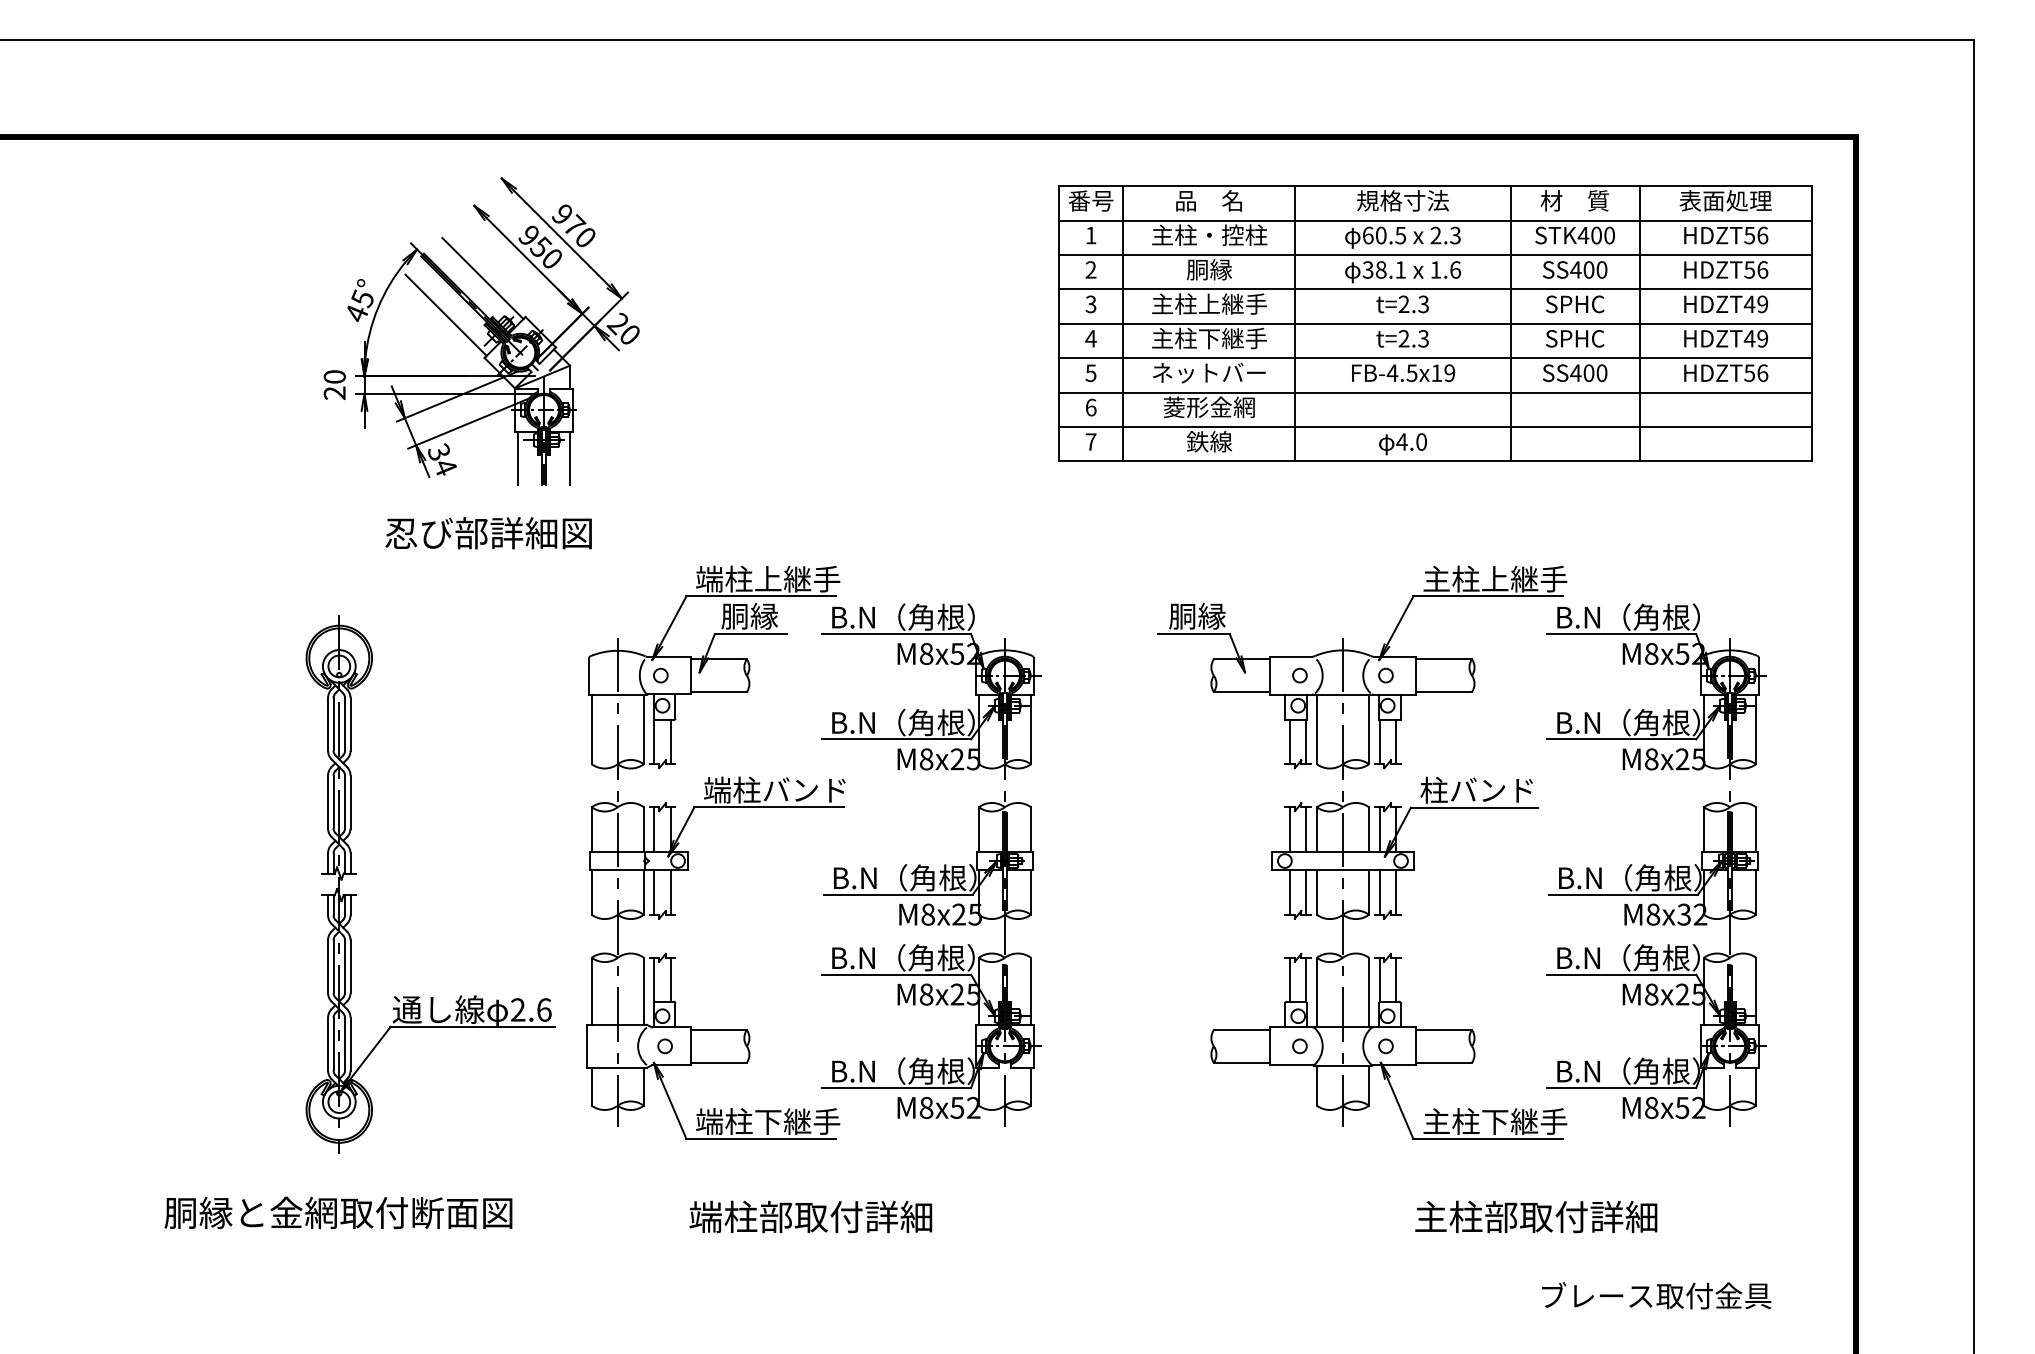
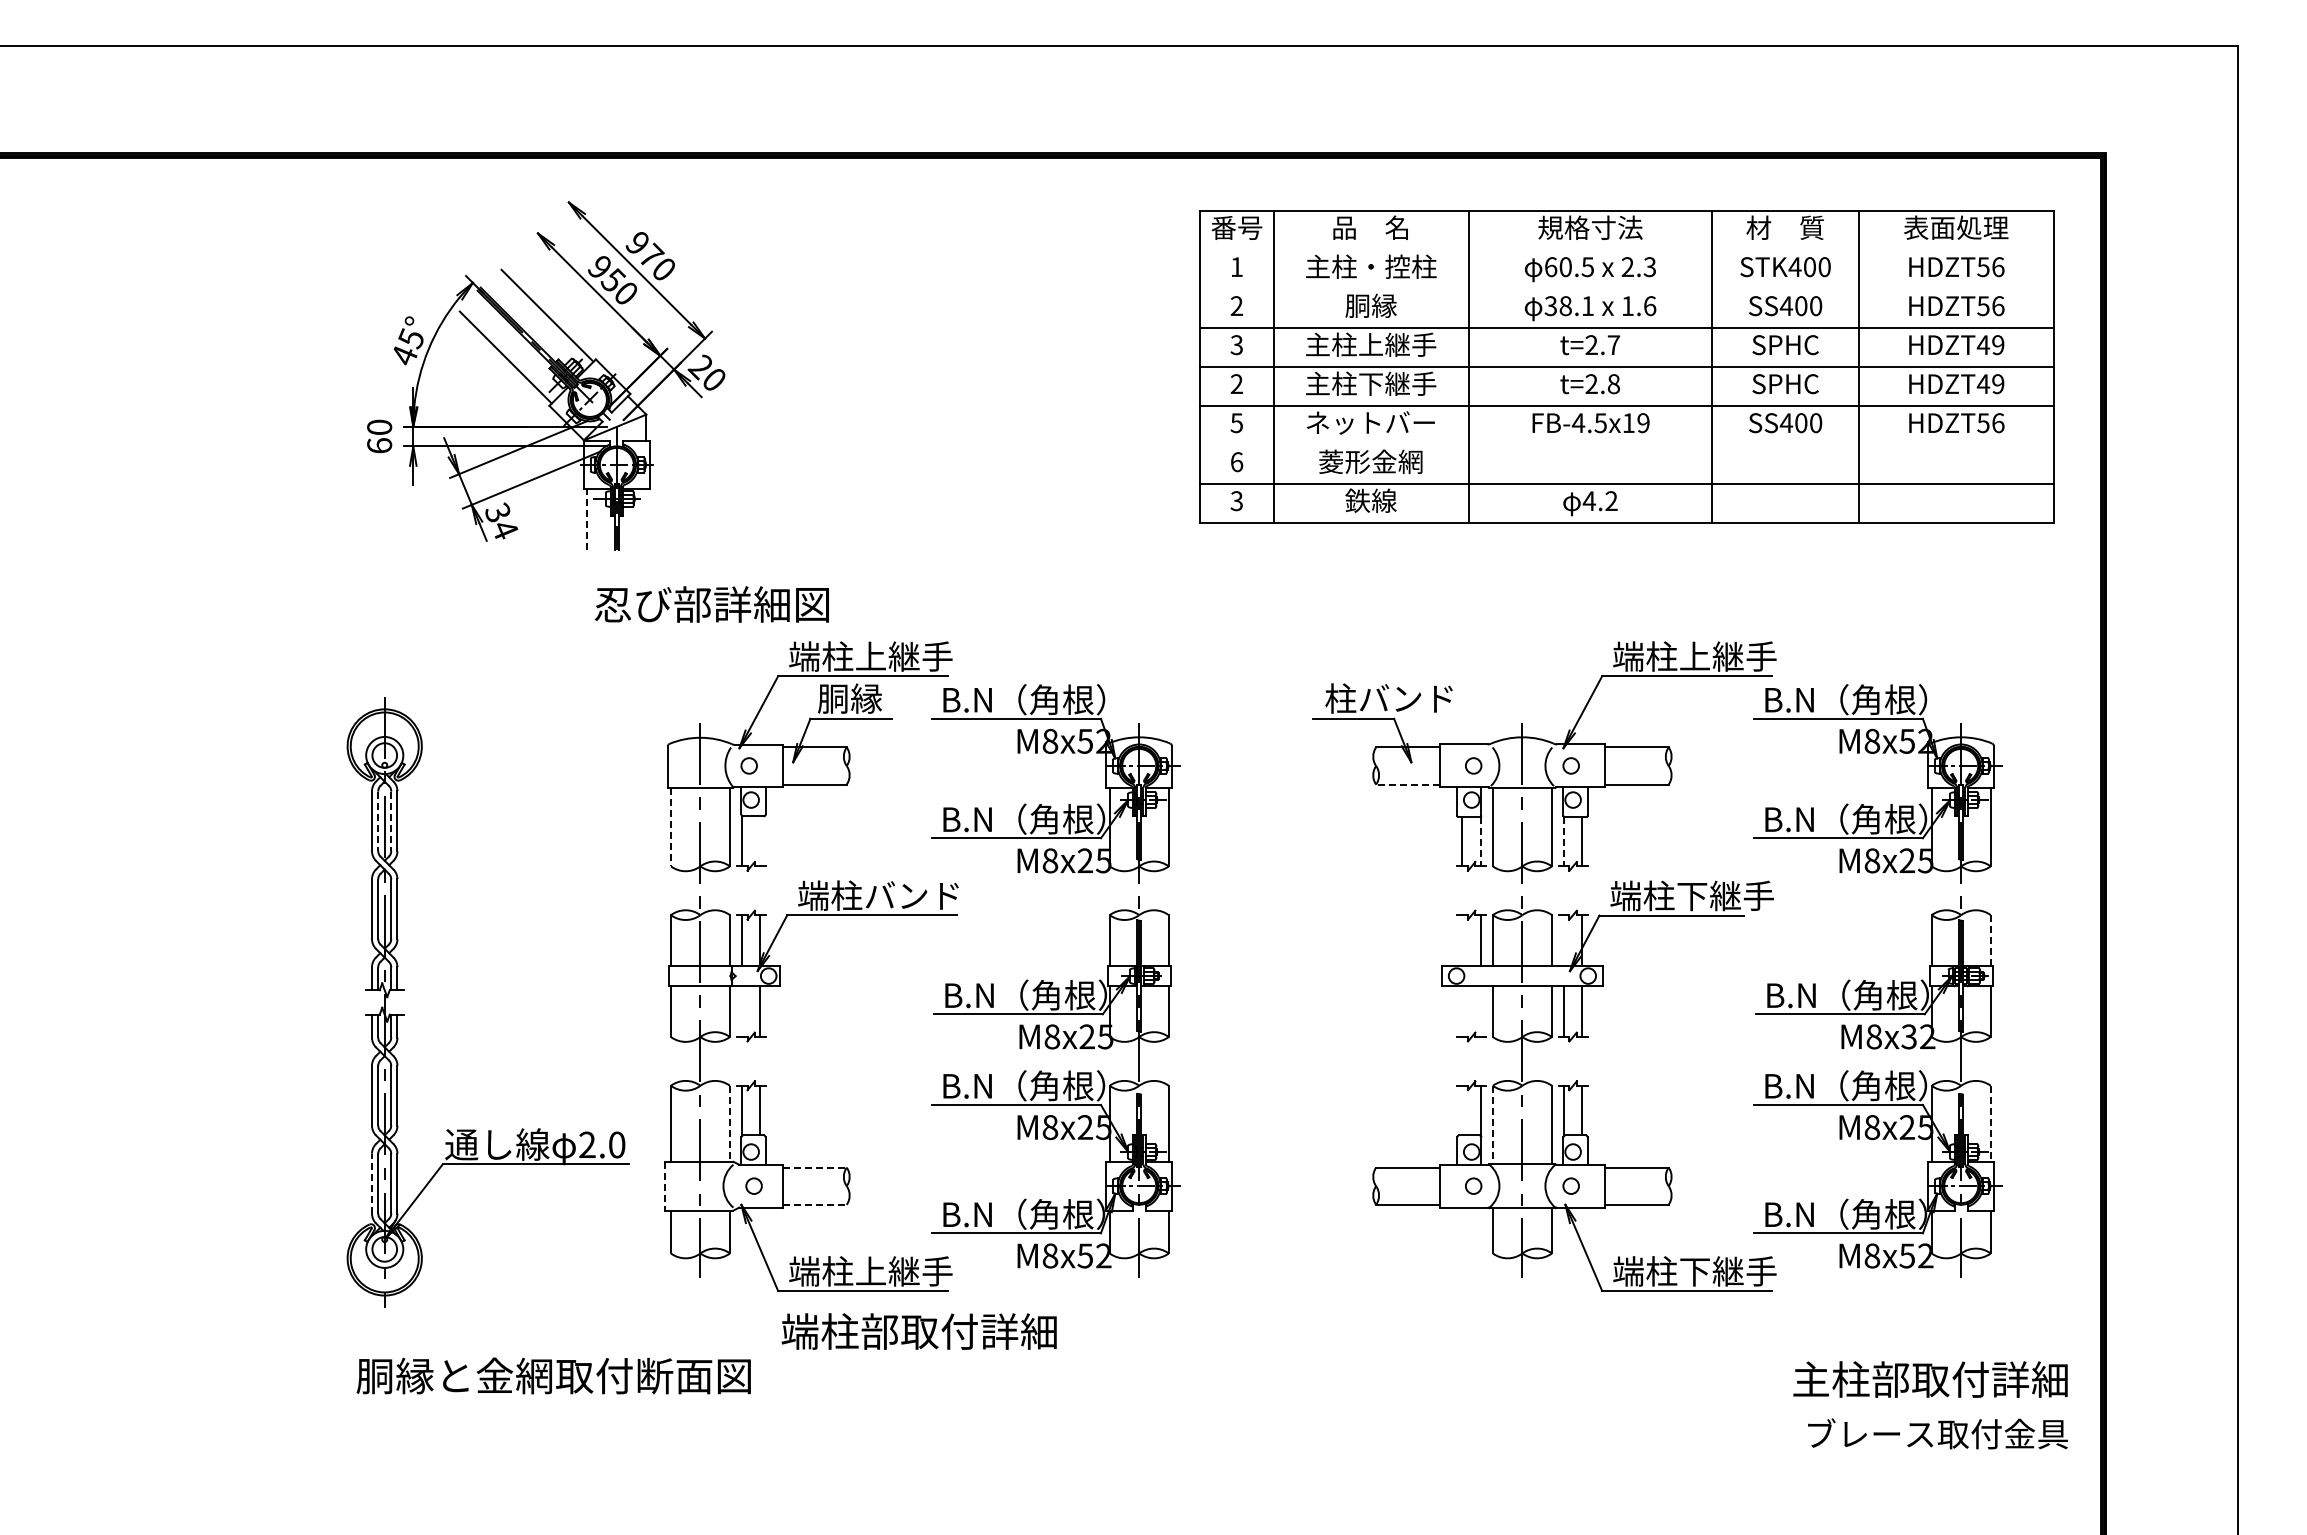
line: (1434, 220) -> (1626, 250), removed
line: (1434, 255) -> (1626, 289), removed
text: (1423, 304) -> (1613, 345), t=2.3 -> t=2.7
text: (1090, 338) -> (1236, 383), 4 -> 2
text: (1423, 338) -> (1613, 383), t=2.3 -> t=2.8
text: (334, 392) -> (379, 445), 20 -> 60
line: (1434, 392) -> (1626, 445), removed
text: (1090, 442) -> (1236, 501), 7 -> 3
text: (1421, 442) -> (1611, 501), 4.0 -> 4.2
line: (518, 458) -> (587, 519), solid -> dashed
line: (570, 458) -> (646, 519), removed
text: (488, 533) -> (711, 604), moved
text: (1436, 579) -> (1628, 656), 主柱上継手 -> 端柱上継手
text: (1224, 616) -> (1388, 698), 胴縁 -> 柱バンド
line: (1241, 691) -> (1407, 784), solid -> dashed
line: (333, 724) -> (378, 821), solid -> dashed
line: (345, 724) -> (391, 821), solid -> dashed
line: (591, 729) -> (670, 827), solid -> dashed
line: (670, 742) -> (760, 841), removed
line: (1305, 742) -> (1480, 841), solid -> dashed
line: (1379, 742) -> (1563, 841), solid -> dashed
text: (1492, 789) -> (1691, 895), 柱バンド -> 端柱下継手
line: (1290, 829) -> (1462, 940), removed
line: (1379, 829) -> (1563, 940), removed
line: (1755, 830) -> (1990, 941), solid -> dashed
line: (654, 892) -> (741, 1011), removed
line: (1290, 892) -> (1462, 1011), removed
line: (1305, 892) -> (1480, 1011), removed
line: (1290, 979) -> (1462, 1110), removed
line: (643, 991) -> (729, 1124), solid -> dashed
line: (1755, 991) -> (1990, 1124), solid -> dashed
line: (1316, 992) -> (1492, 1125), solid -> dashed
text: (544, 1009) -> (617, 1144), 2.6 -> 2.0
line: (719, 1029) -> (815, 1167), solid -> dashed
line: (328, 1043) -> (372, 1183), solid -> dashed
line: (586, 1046) -> (665, 1186), solid -> dashed
line: (719, 1062) -> (815, 1204), solid -> dashed
text: (767, 1121) -> (870, 1271), 端柱下継手 -> 端柱上継手
text: (1436, 1121) -> (1628, 1271), 主柱下継手 -> 端柱下継手
text: (338, 1212) -> (553, 1375), moved
text: (810, 1216) -> (918, 1331), moved
text: (1536, 1216) -> (1930, 1379), moved
text: (1656, 1295) -> (1937, 1433), moved

